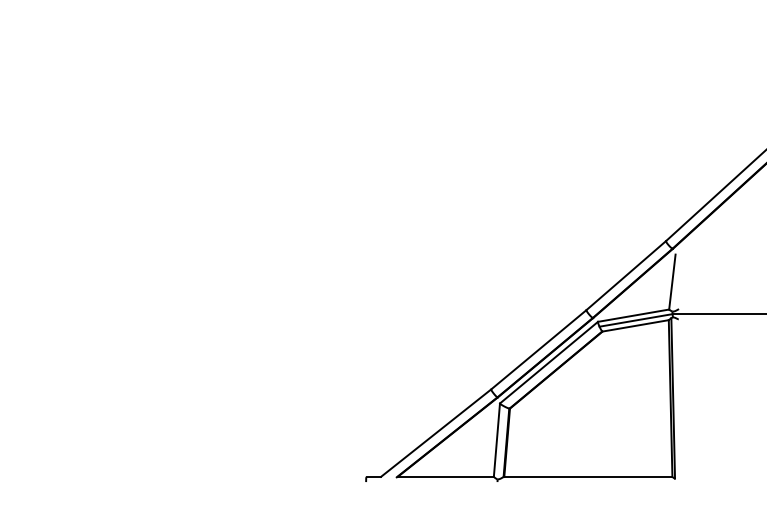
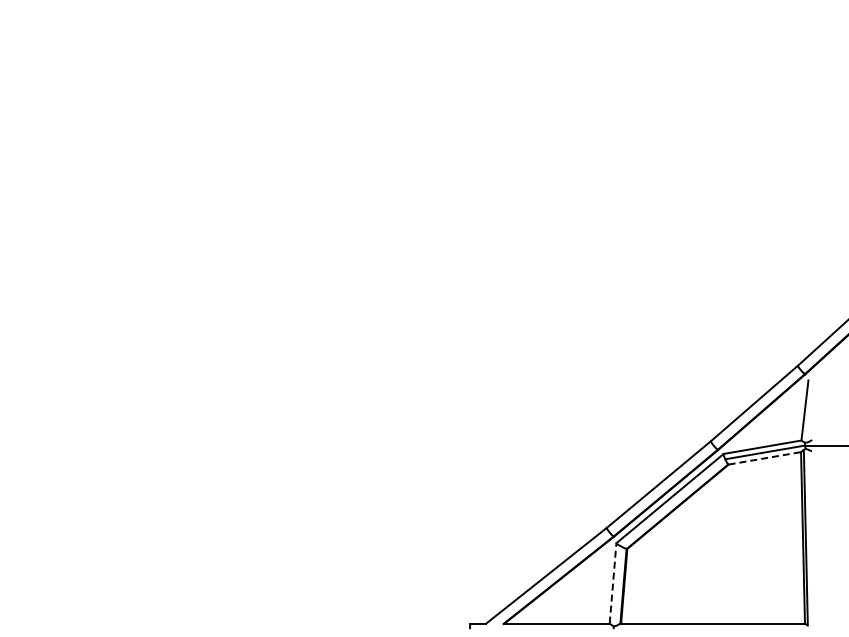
line: (635, 325) -> (764, 458), solid -> dashed
line: (497, 439) -> (613, 582), solid -> dashed

